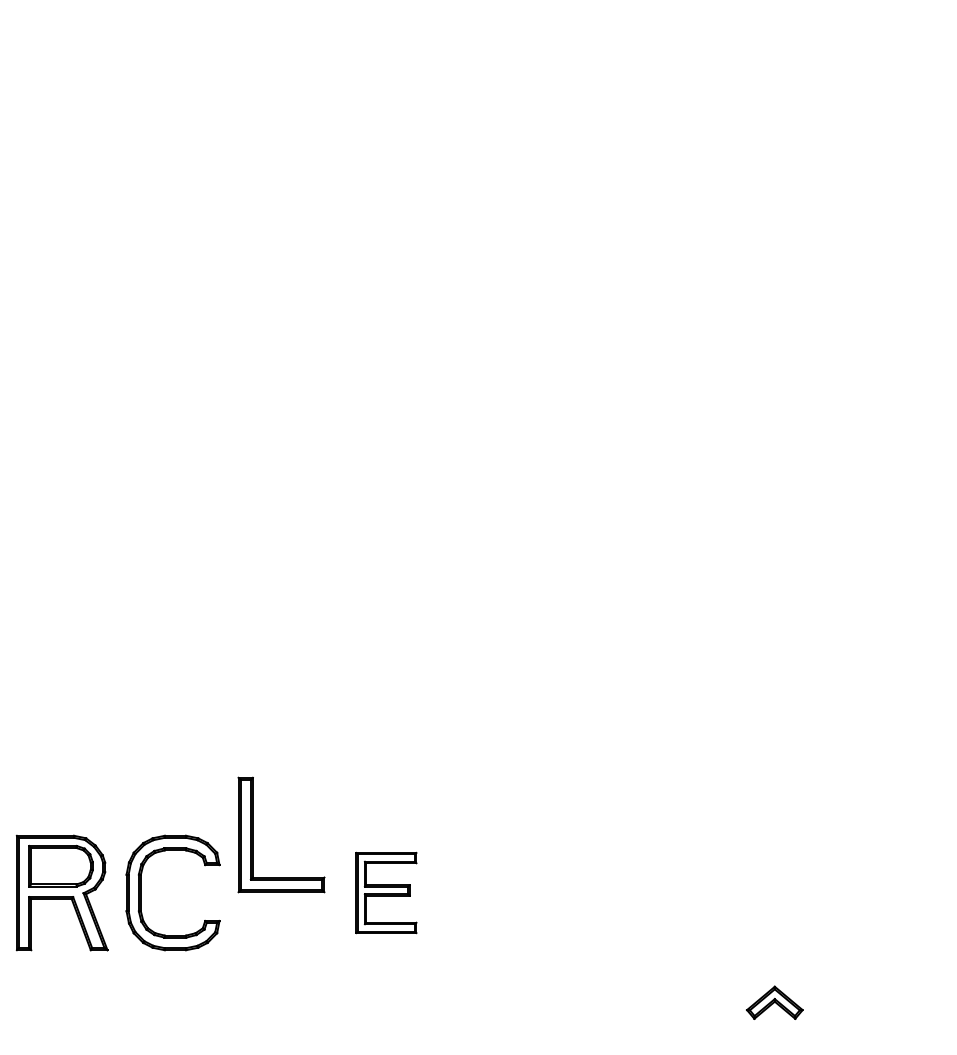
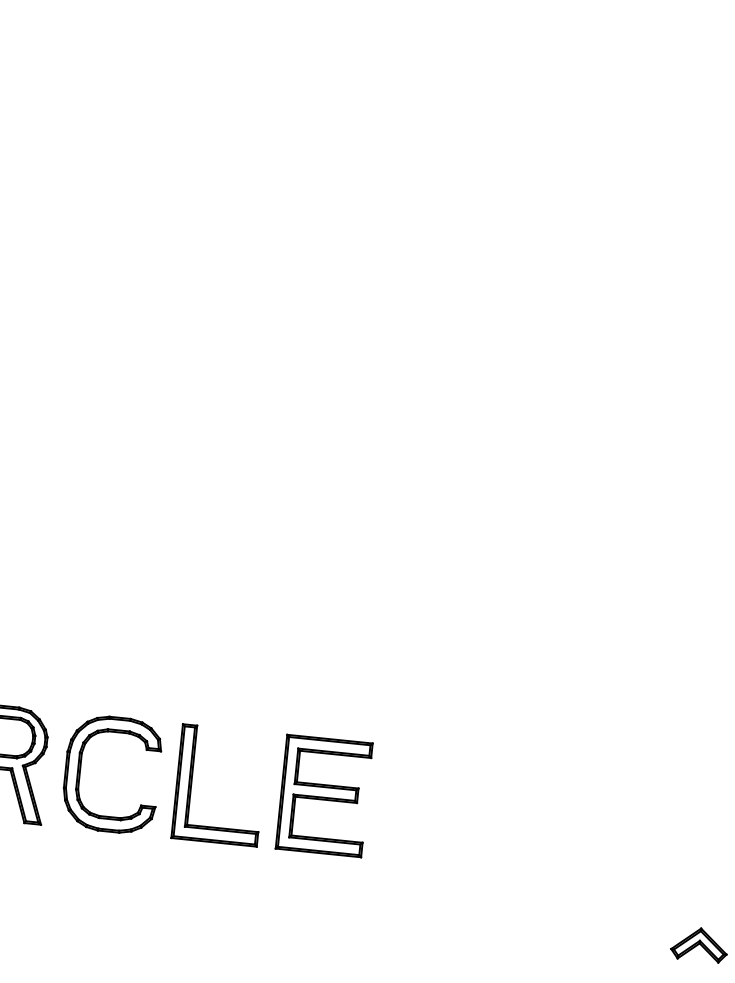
part: (253, 834) -> (192, 782), moved
part: (386, 892) -> (324, 795), size x1.43

